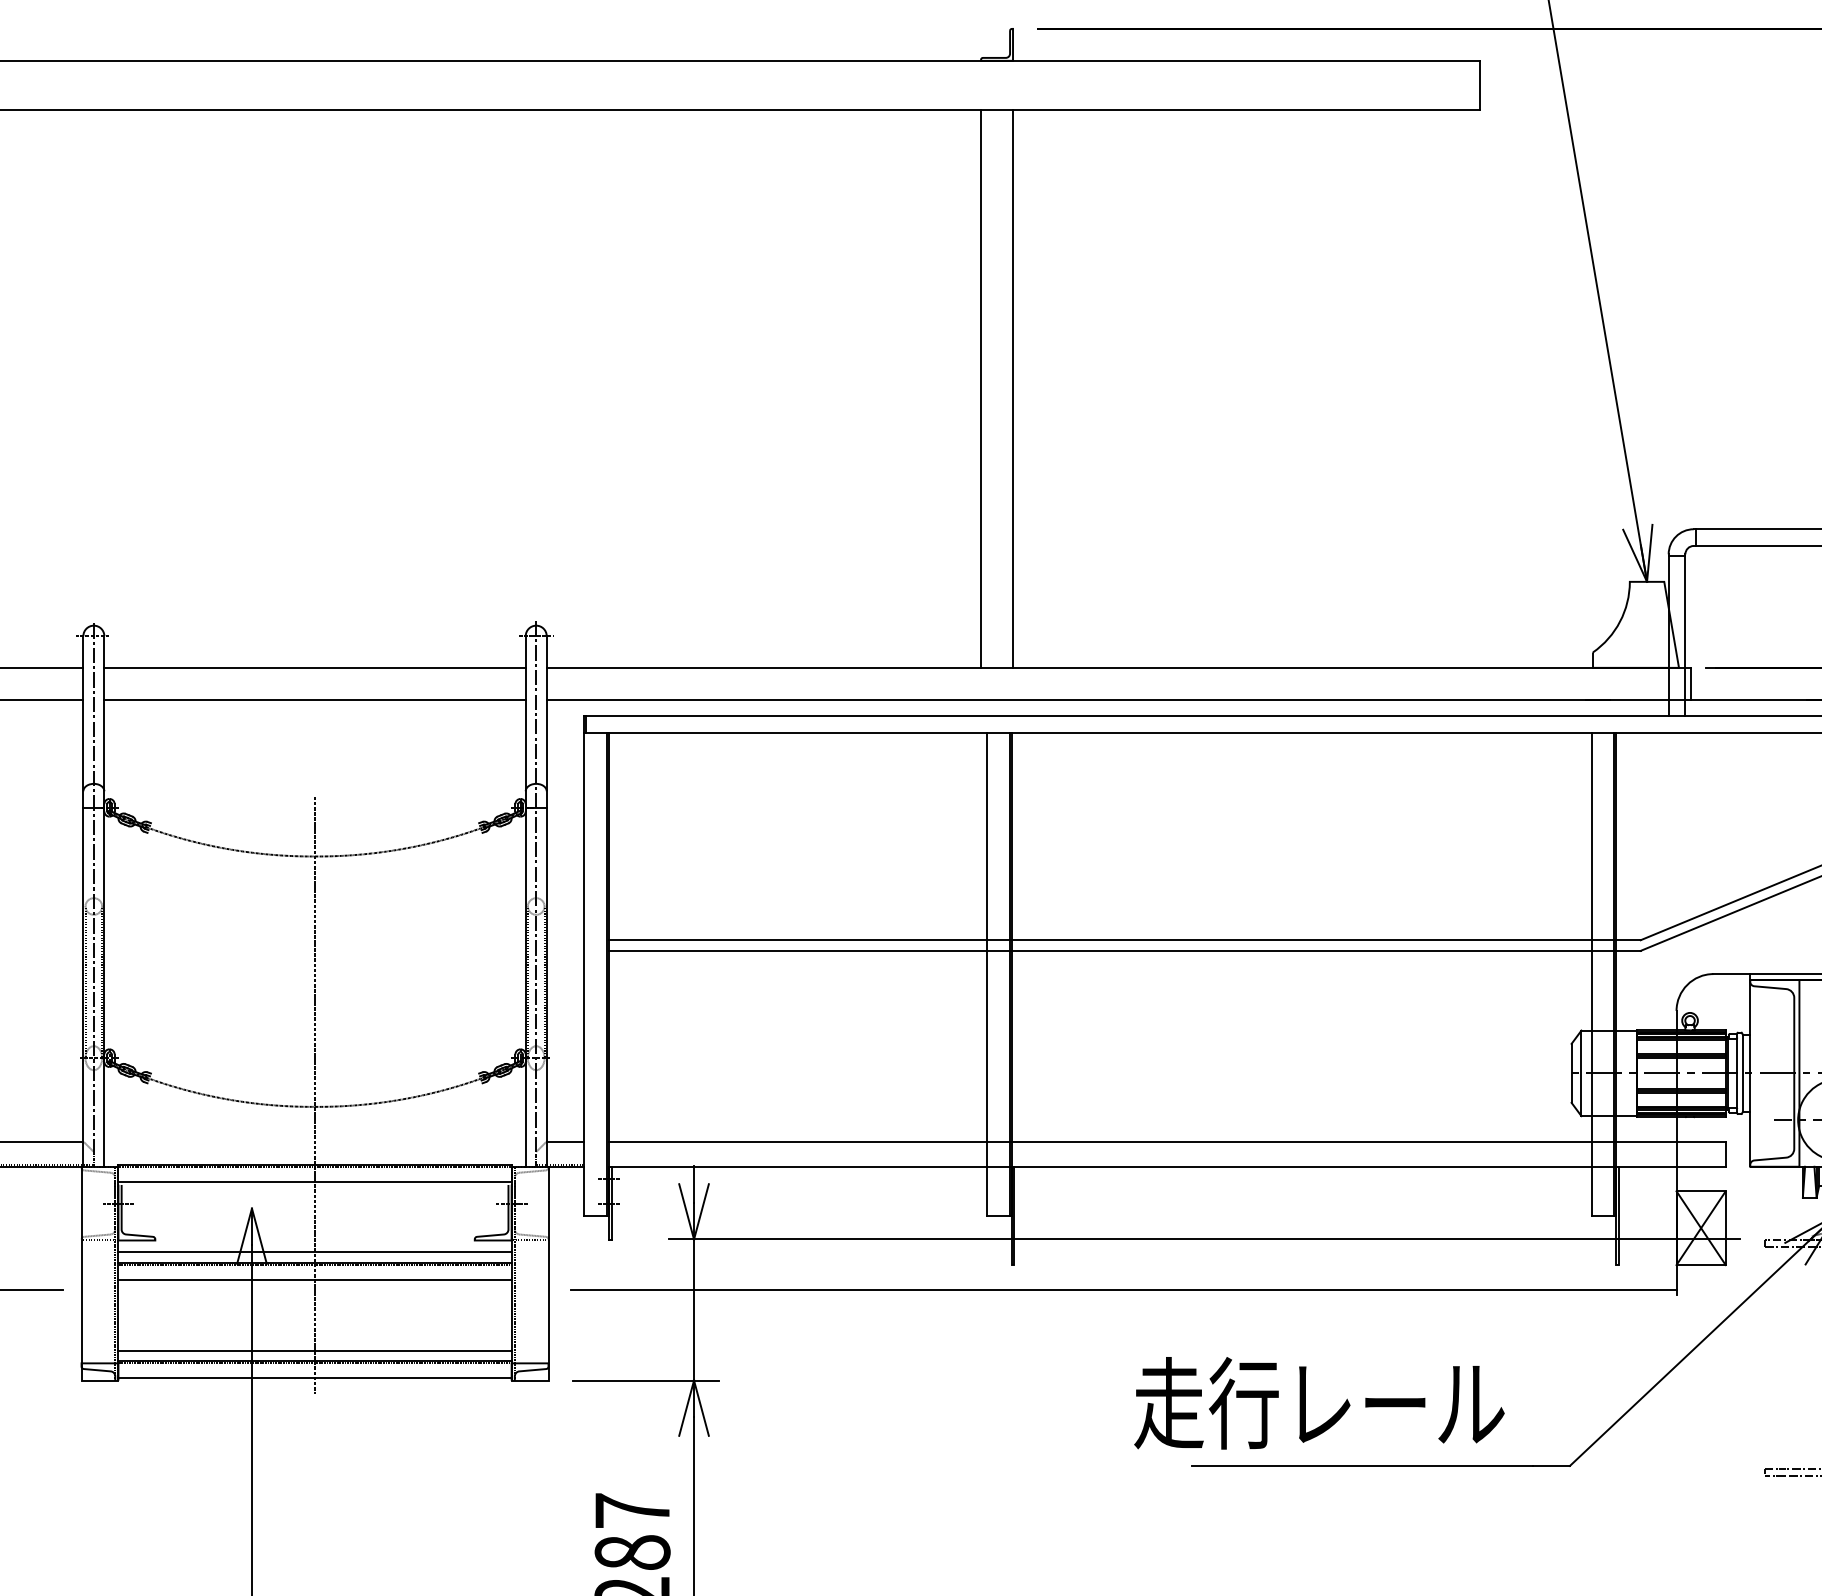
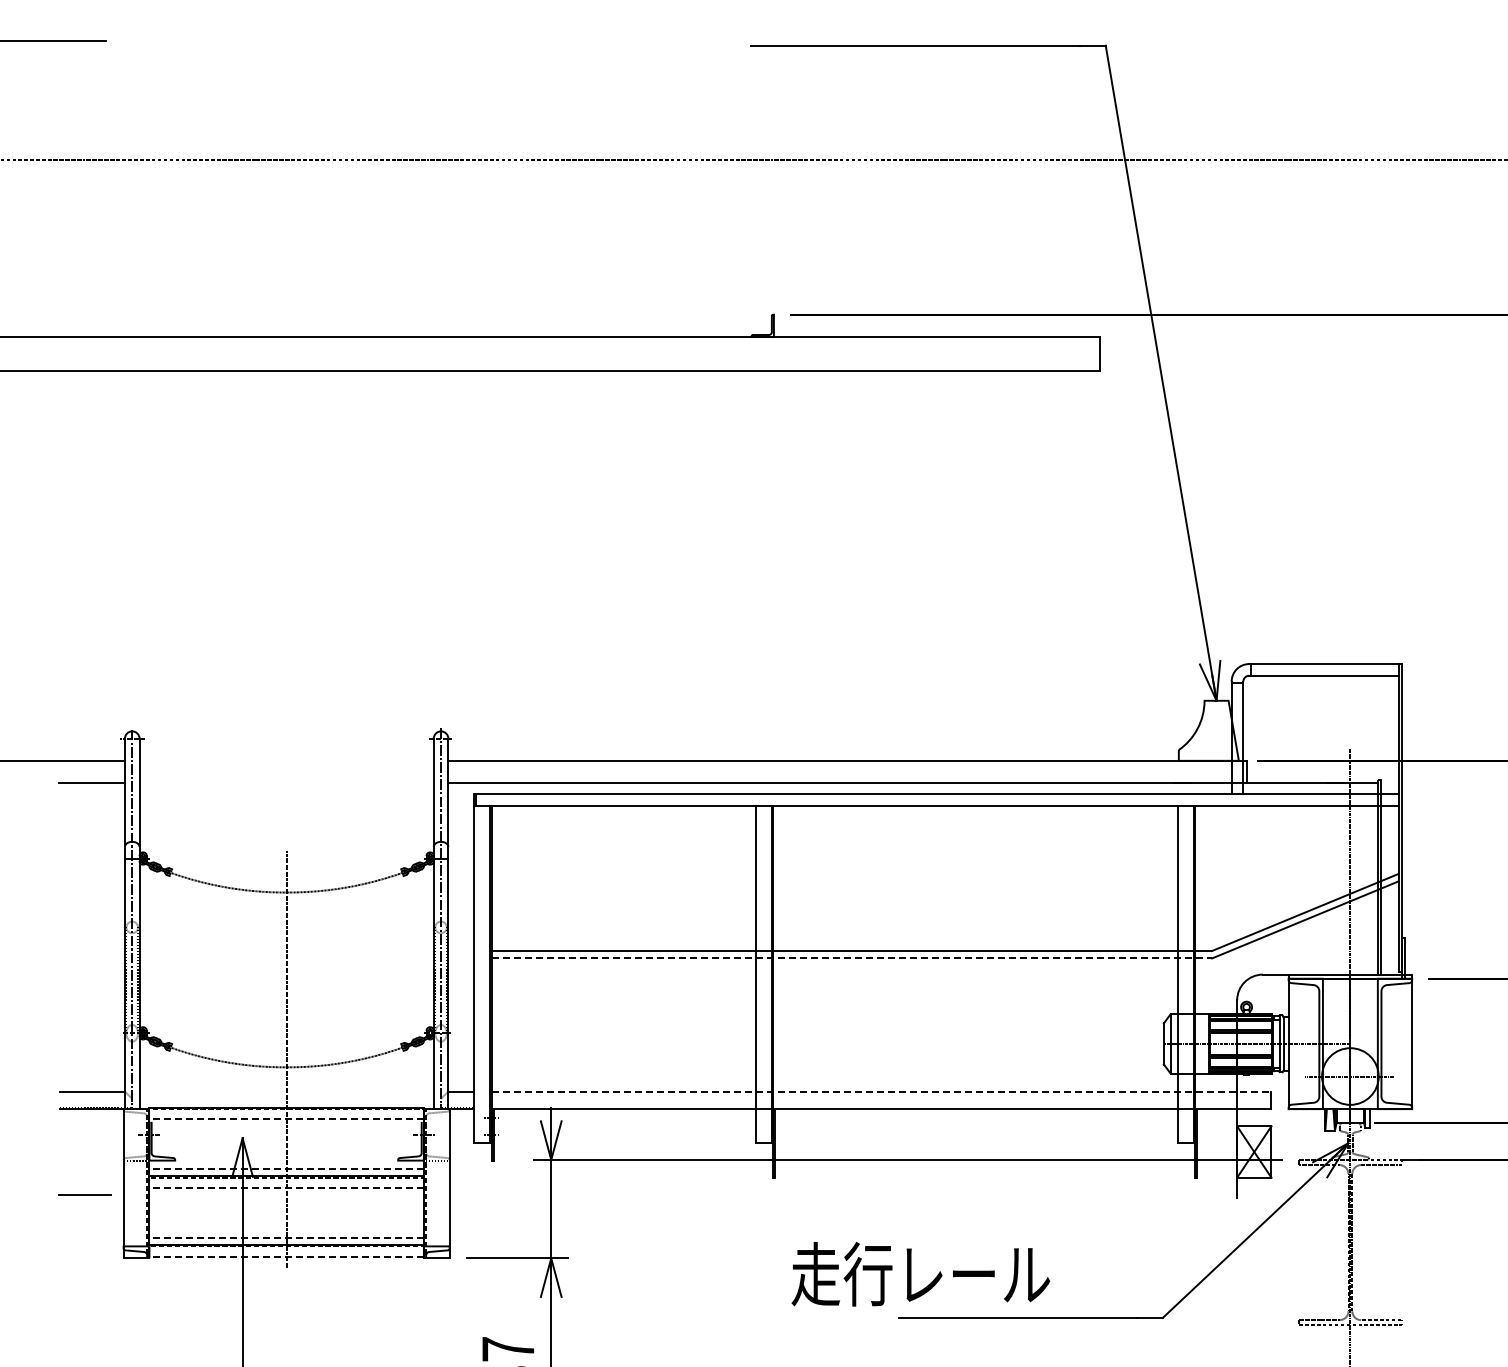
line: (980, 388) -> (751, 565), removed
line: (1012, 388) -> (773, 565), removed
line: (314, 667) -> (286, 760), removed
line: (314, 700) -> (286, 783), removed
line: (1125, 950) -> (852, 958), solid -> dashed
line: (1167, 1141) -> (881, 1091), solid -> dashed
line: (314, 1181) -> (286, 1119), solid -> dashed
line: (314, 1251) -> (286, 1168), solid -> dashed
line: (314, 1280) -> (286, 1188), solid -> dashed
line: (1124, 1289) -> (851, 1194), removed
line: (314, 1350) -> (286, 1237), solid -> dashed
line: (314, 1377) -> (286, 1256), solid -> dashed
text: (1318, 1403) -> (920, 1274), moved

